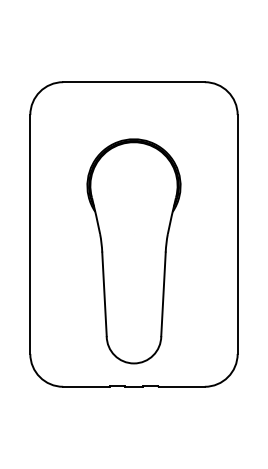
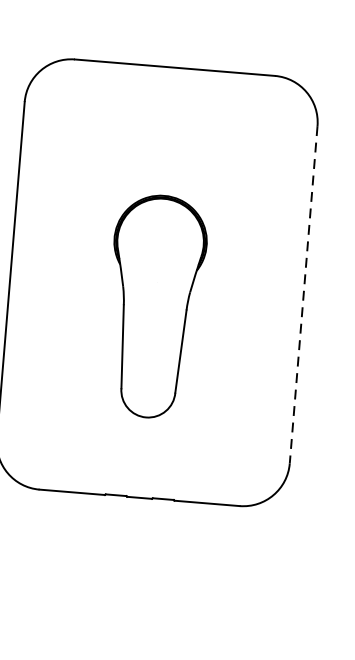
line: (237, 234) -> (303, 294), solid -> dashed
part: (133, 251) -> (154, 306), size x0.7

